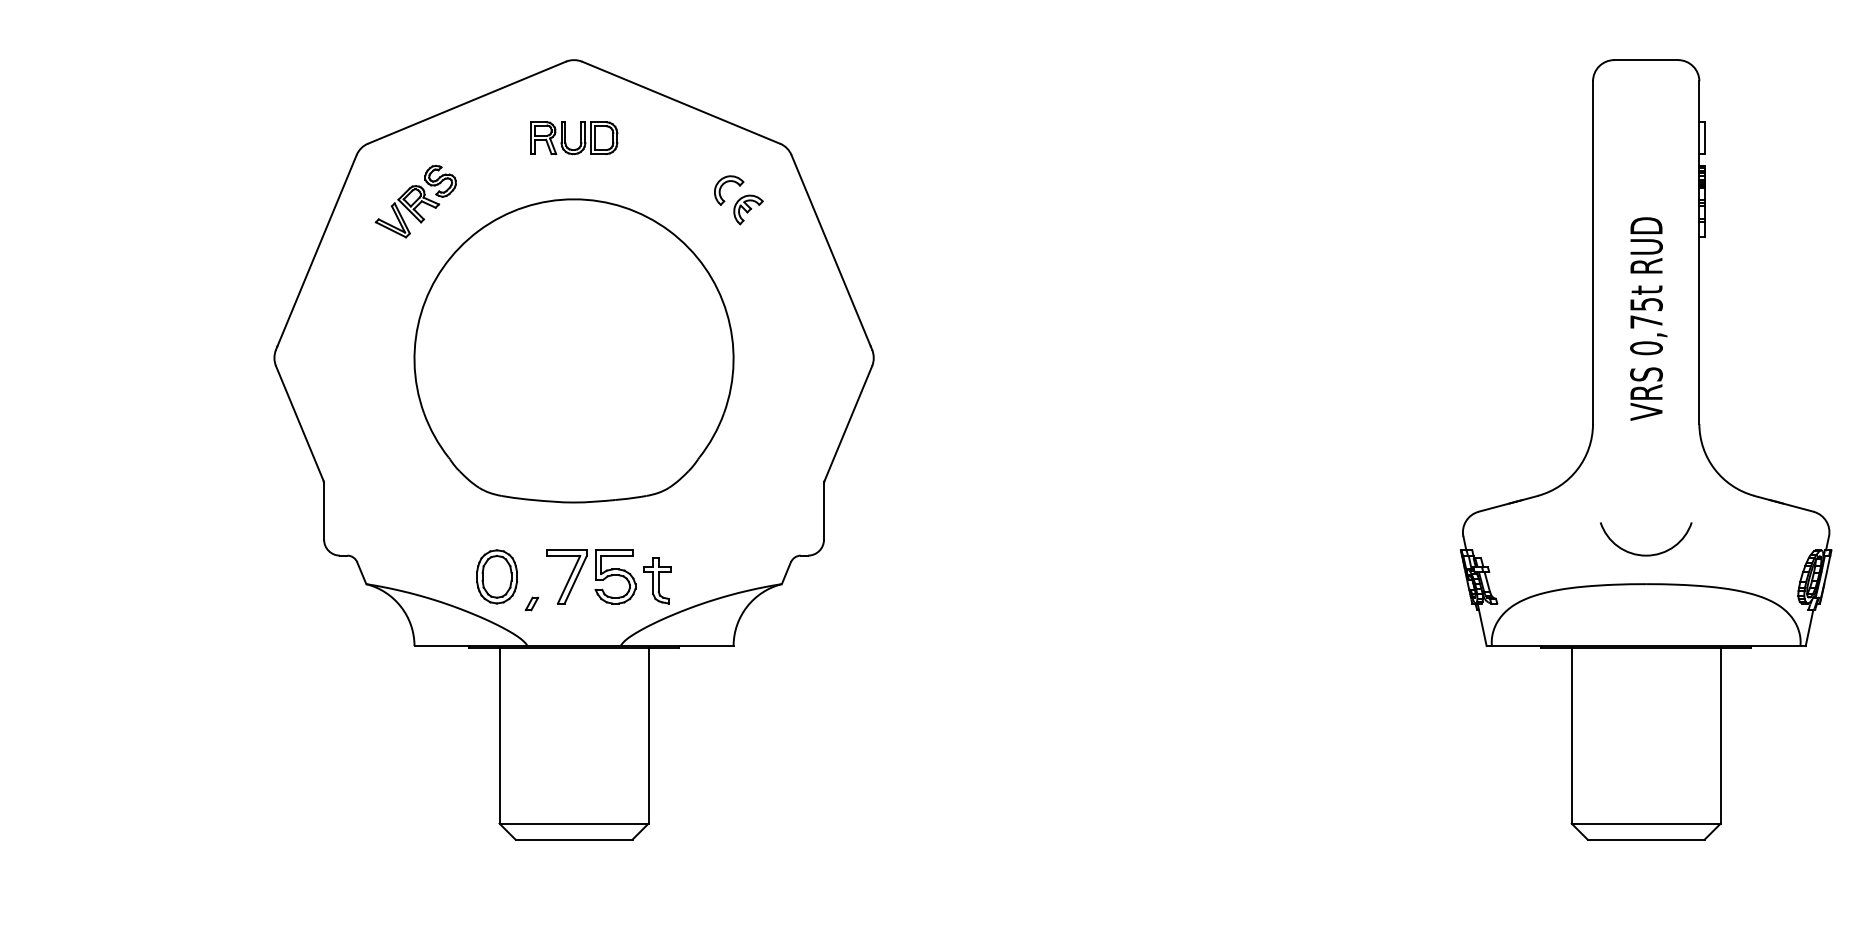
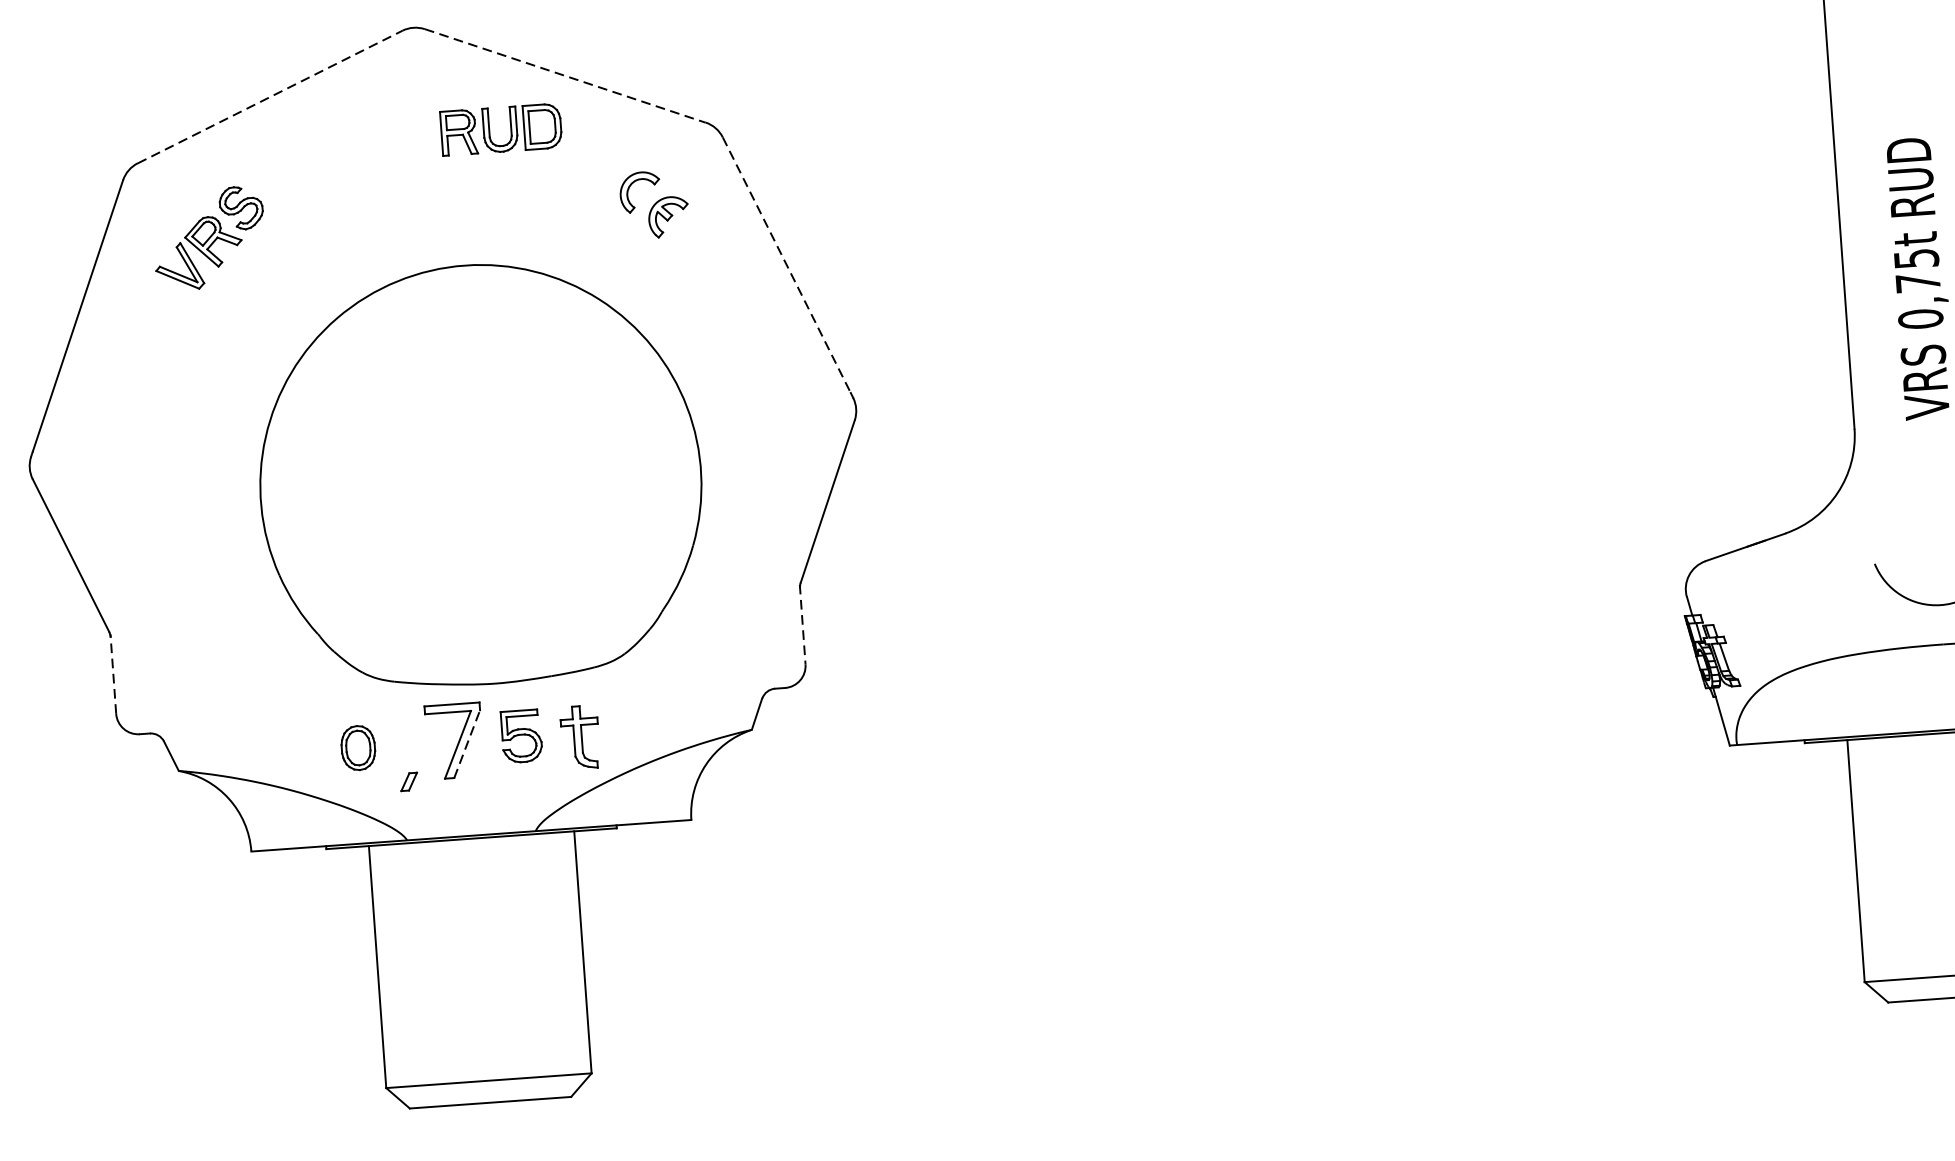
line: (467, 102) -> (270, 96), solid -> dashed
line: (681, 102) -> (565, 75), solid -> dashed
part: (574, 138) -> (501, 130), moved
line: (831, 251) -> (787, 266), solid -> dashed
part: (573, 350) -> (479, 474), moved
line: (324, 510) -> (113, 673), solid -> dashed
line: (824, 510) -> (803, 624), solid -> dashed
part: (496, 576) -> (357, 747), size x0.6
part: (615, 576) -> (521, 735), size x0.7
line: (575, 579) -> (466, 743), solid -> dashed

